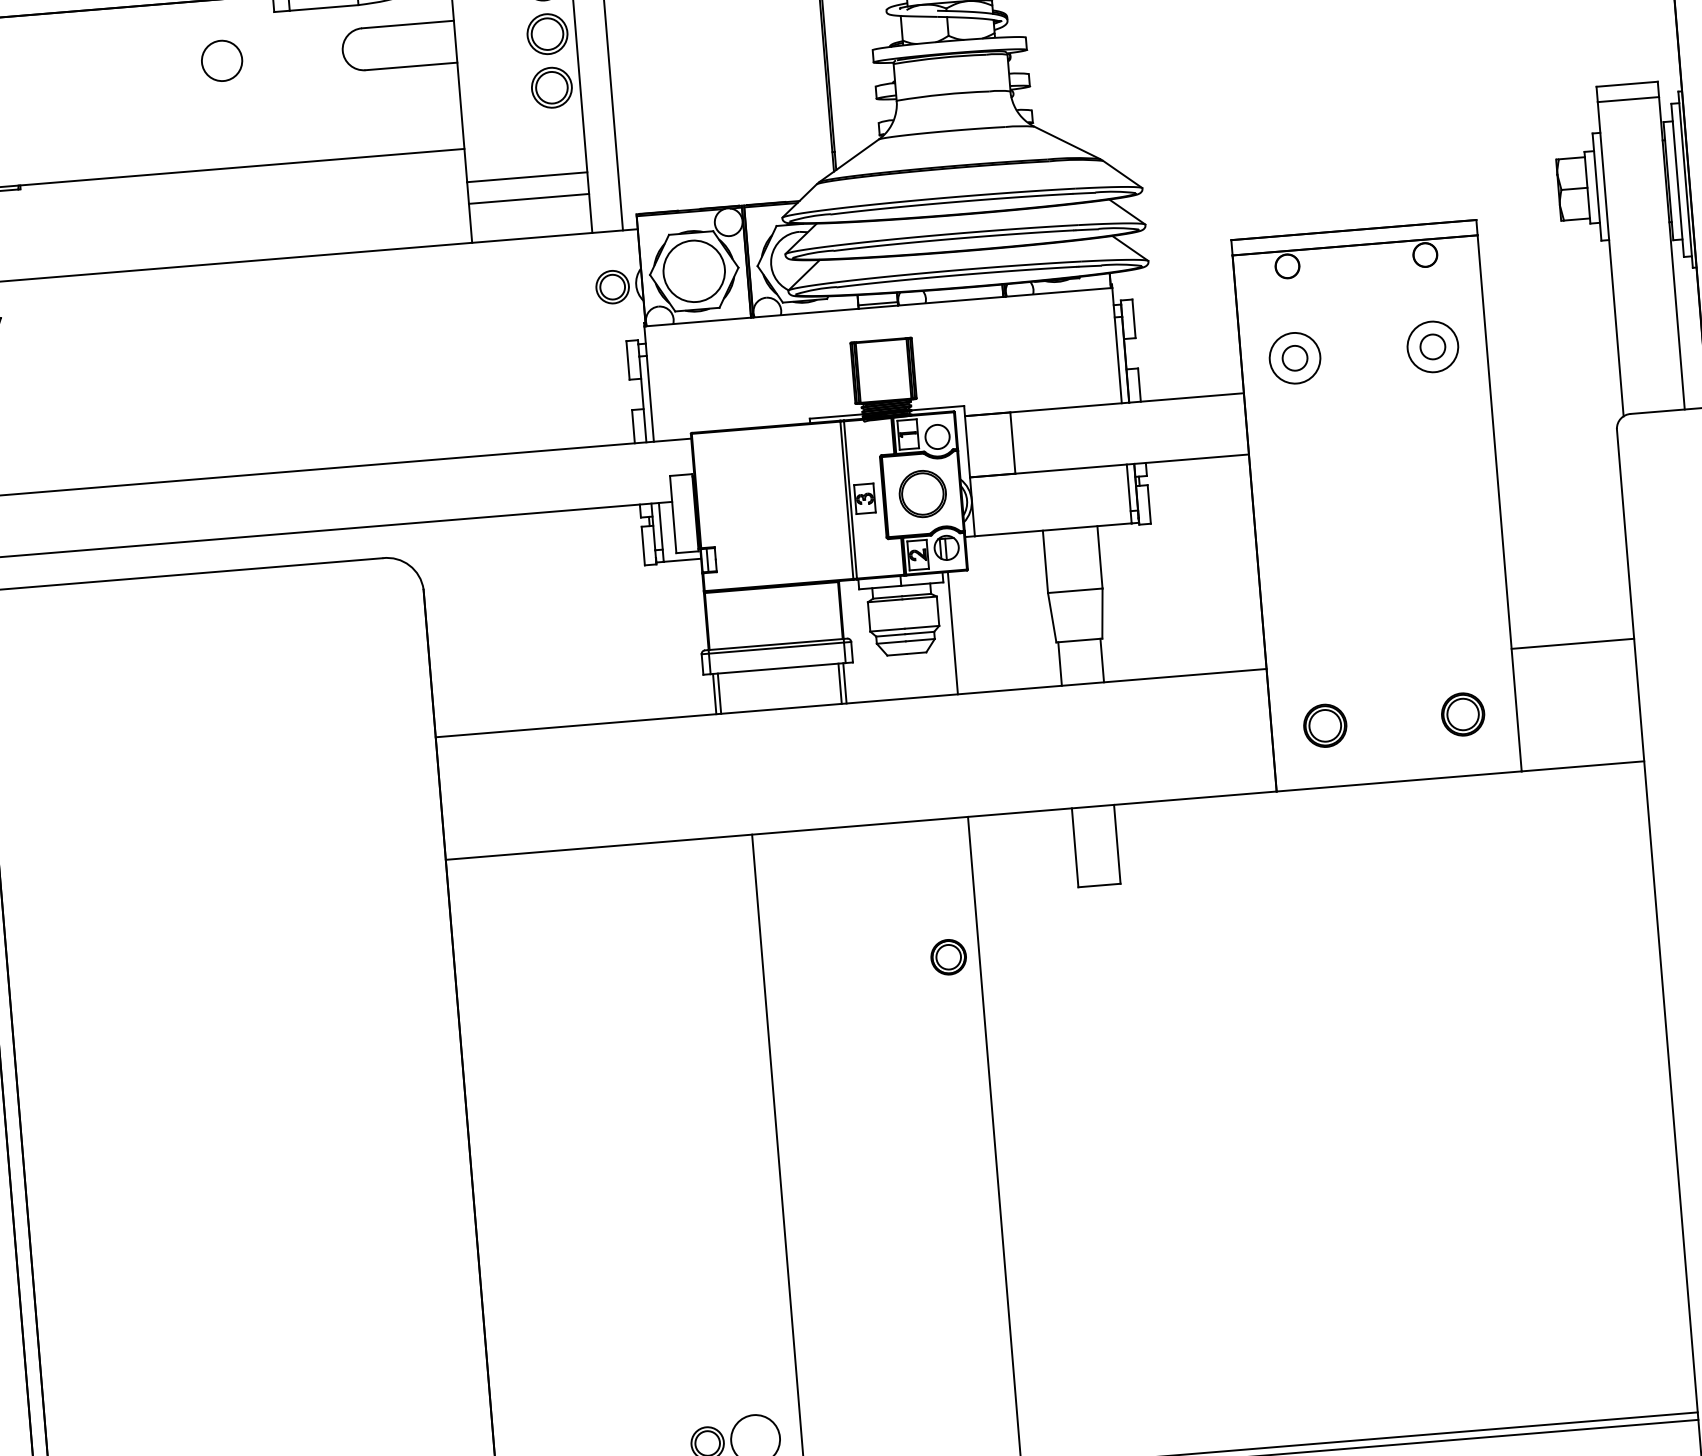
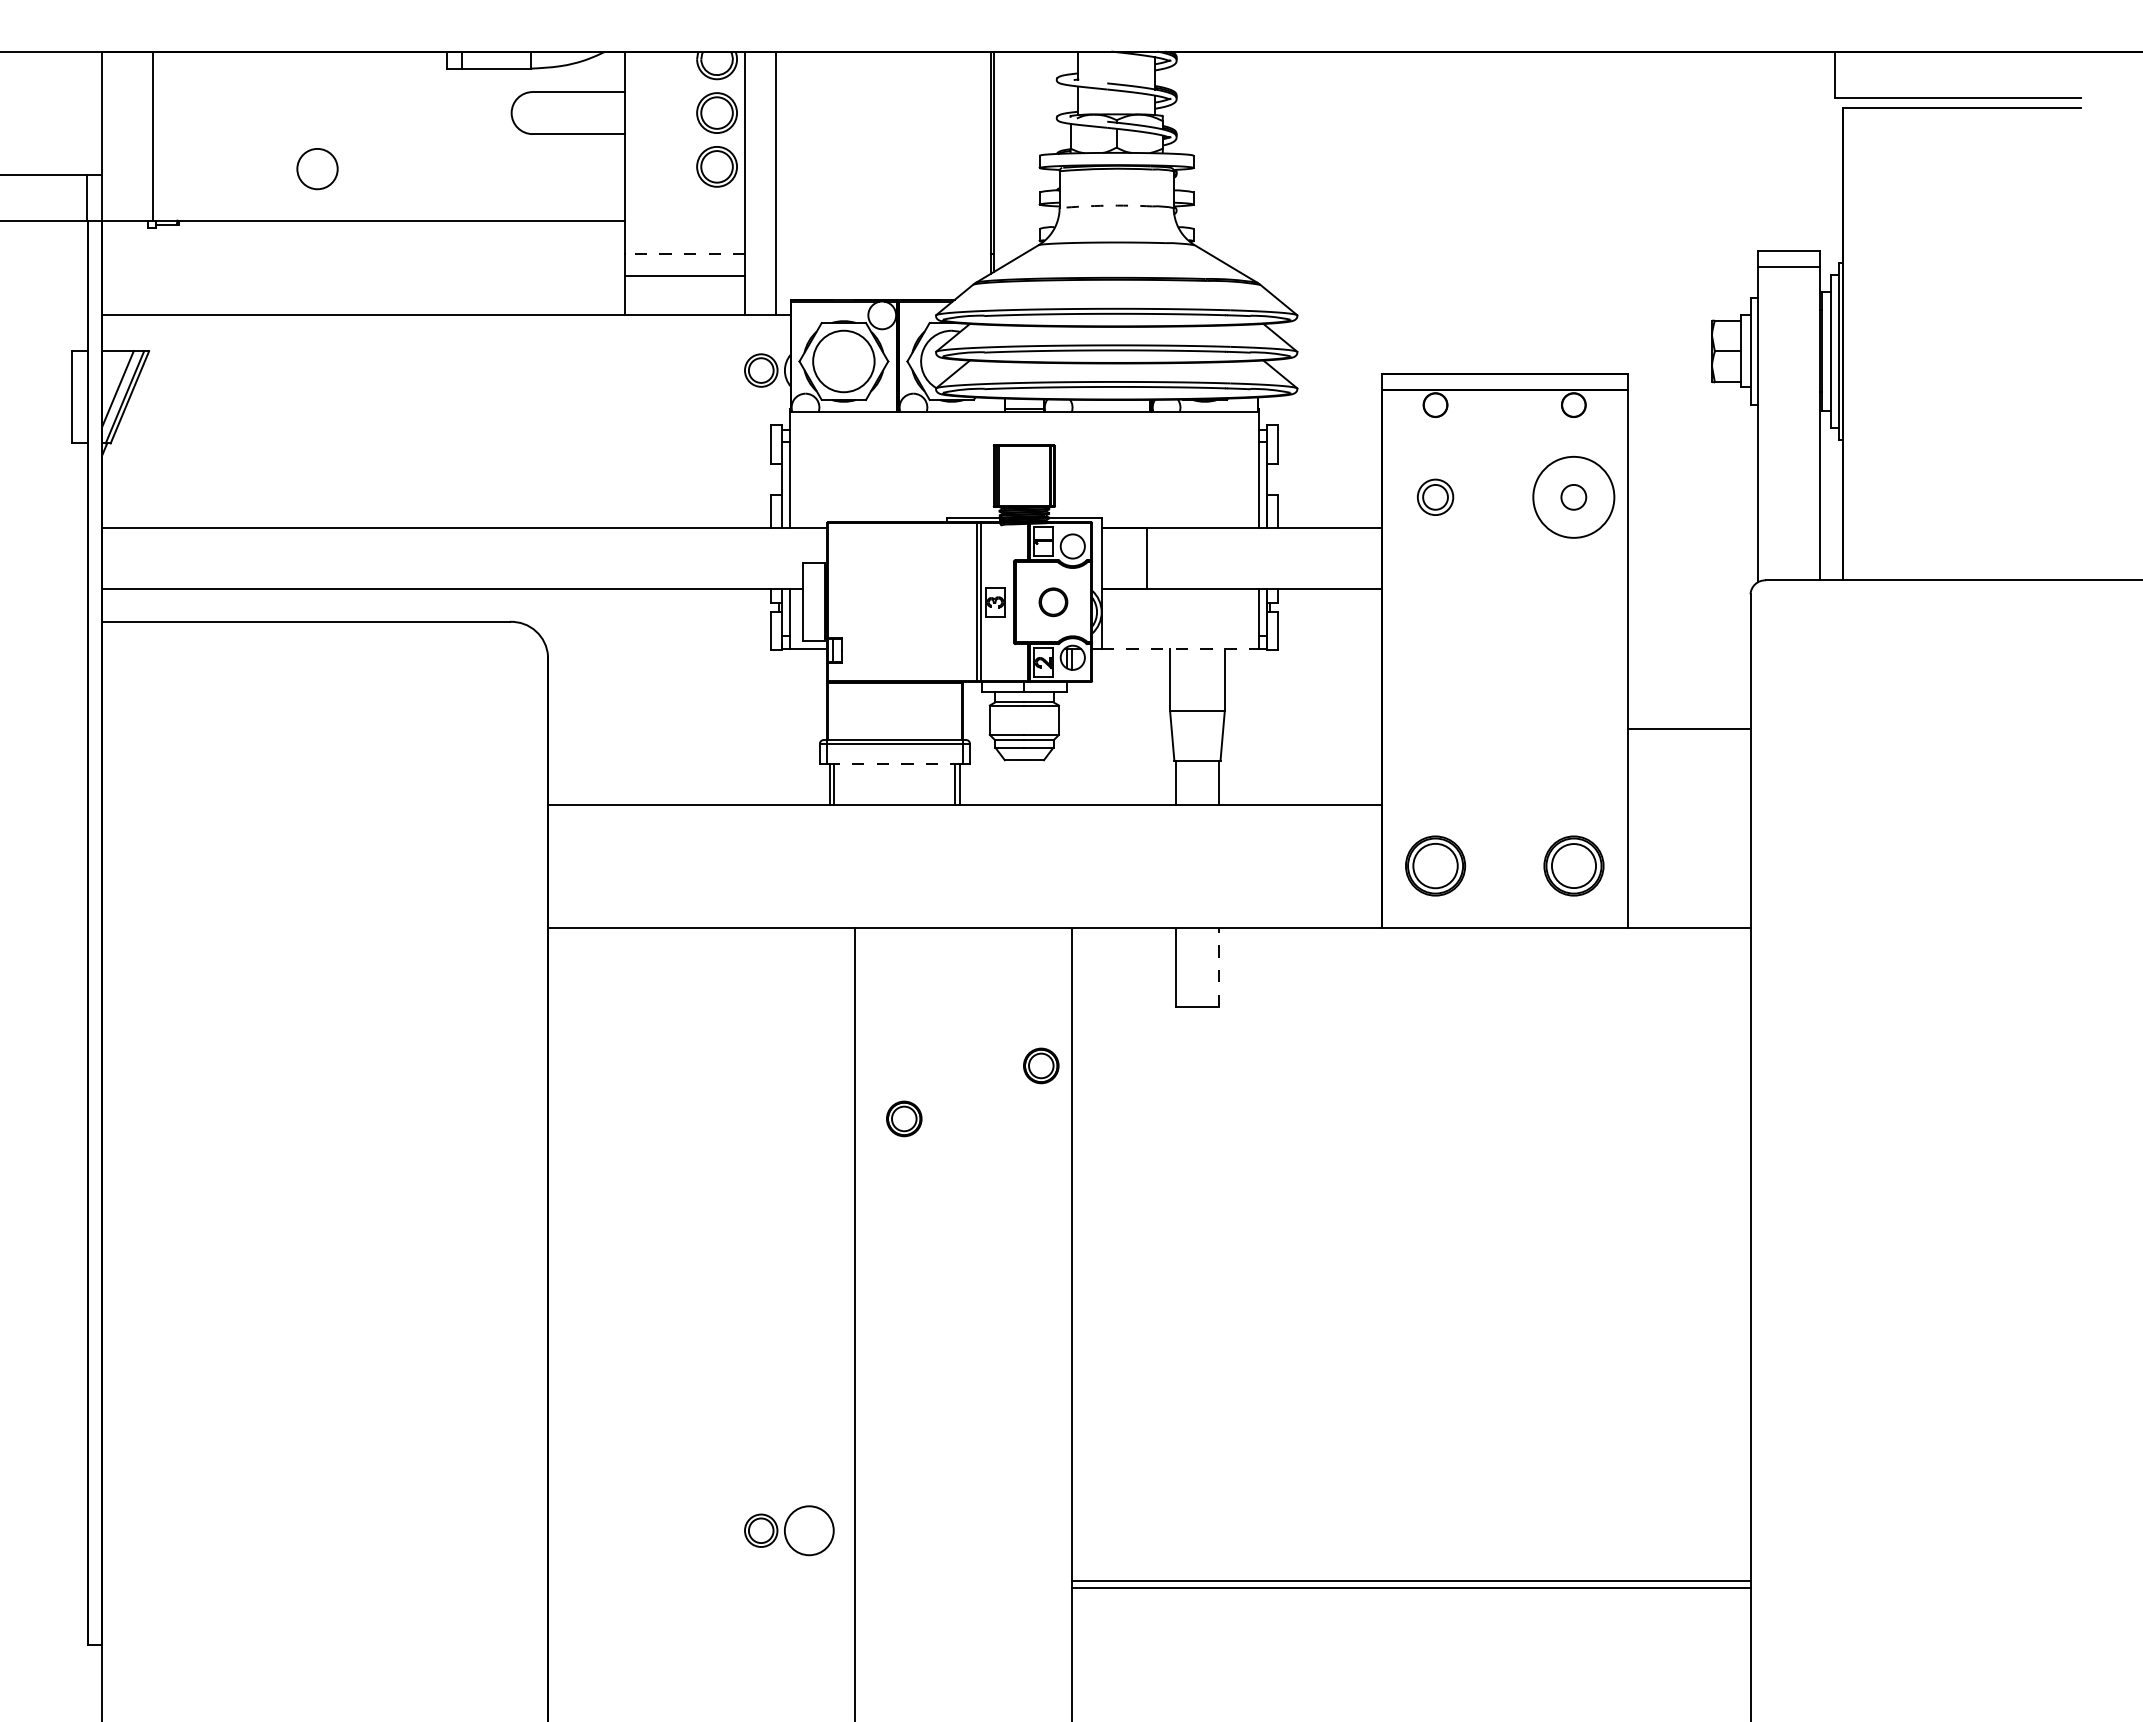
circle: (222, 61) -> (317, 169), moved
arc: (943, 94) -> (1106, 205), solid -> dashed
line: (526, 177) -> (684, 254), solid -> dashed
circle: (1432, 347) -> (1573, 497), size x1.6
circle: (1295, 358) -> (1435, 497), size x0.7
part: (922, 494) -> (1053, 602), size x0.6
line: (1053, 529) -> (1180, 648), solid -> dashed
line: (953, 633) -> (1072, 743), removed
line: (1572, 643) -> (1688, 728), moved
line: (777, 668) -> (894, 764), solid -> dashed
part: (1462, 714) -> (1573, 866), size x1.4
part: (1325, 726) -> (1435, 866), size x1.4
line: (1117, 844) -> (1218, 967), solid -> dashed
part: (816, 1020) -> (904, 1118), added

